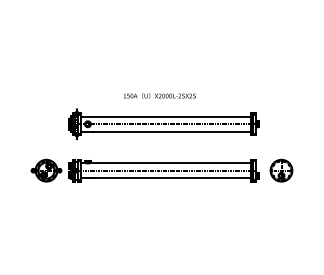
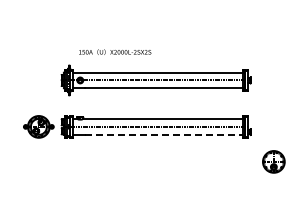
text: (159, 95) -> (114, 51), moved
part: (281, 170) -> (273, 161), moved
line: (171, 178) -> (163, 134), solid -> dashed

